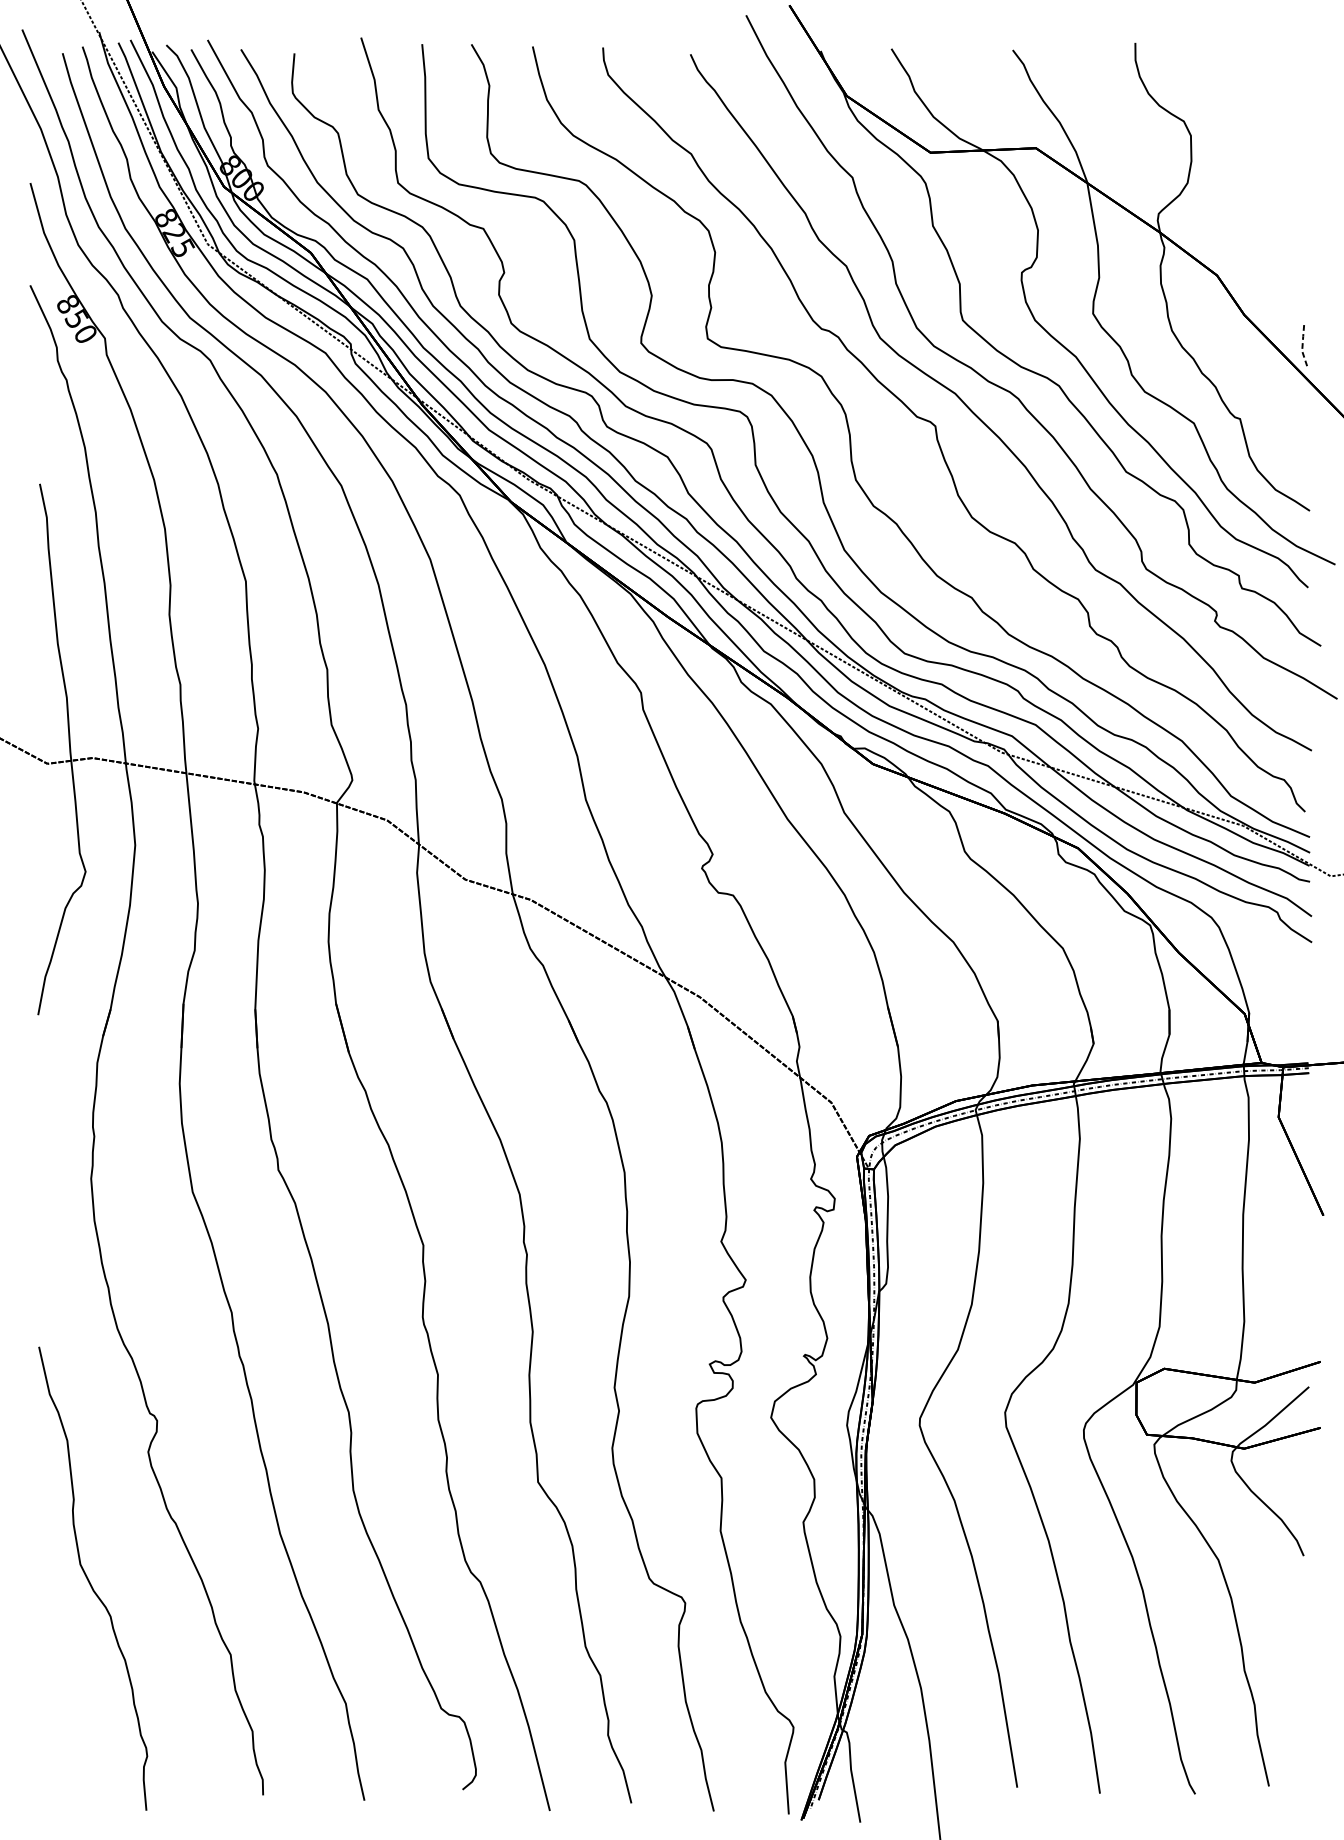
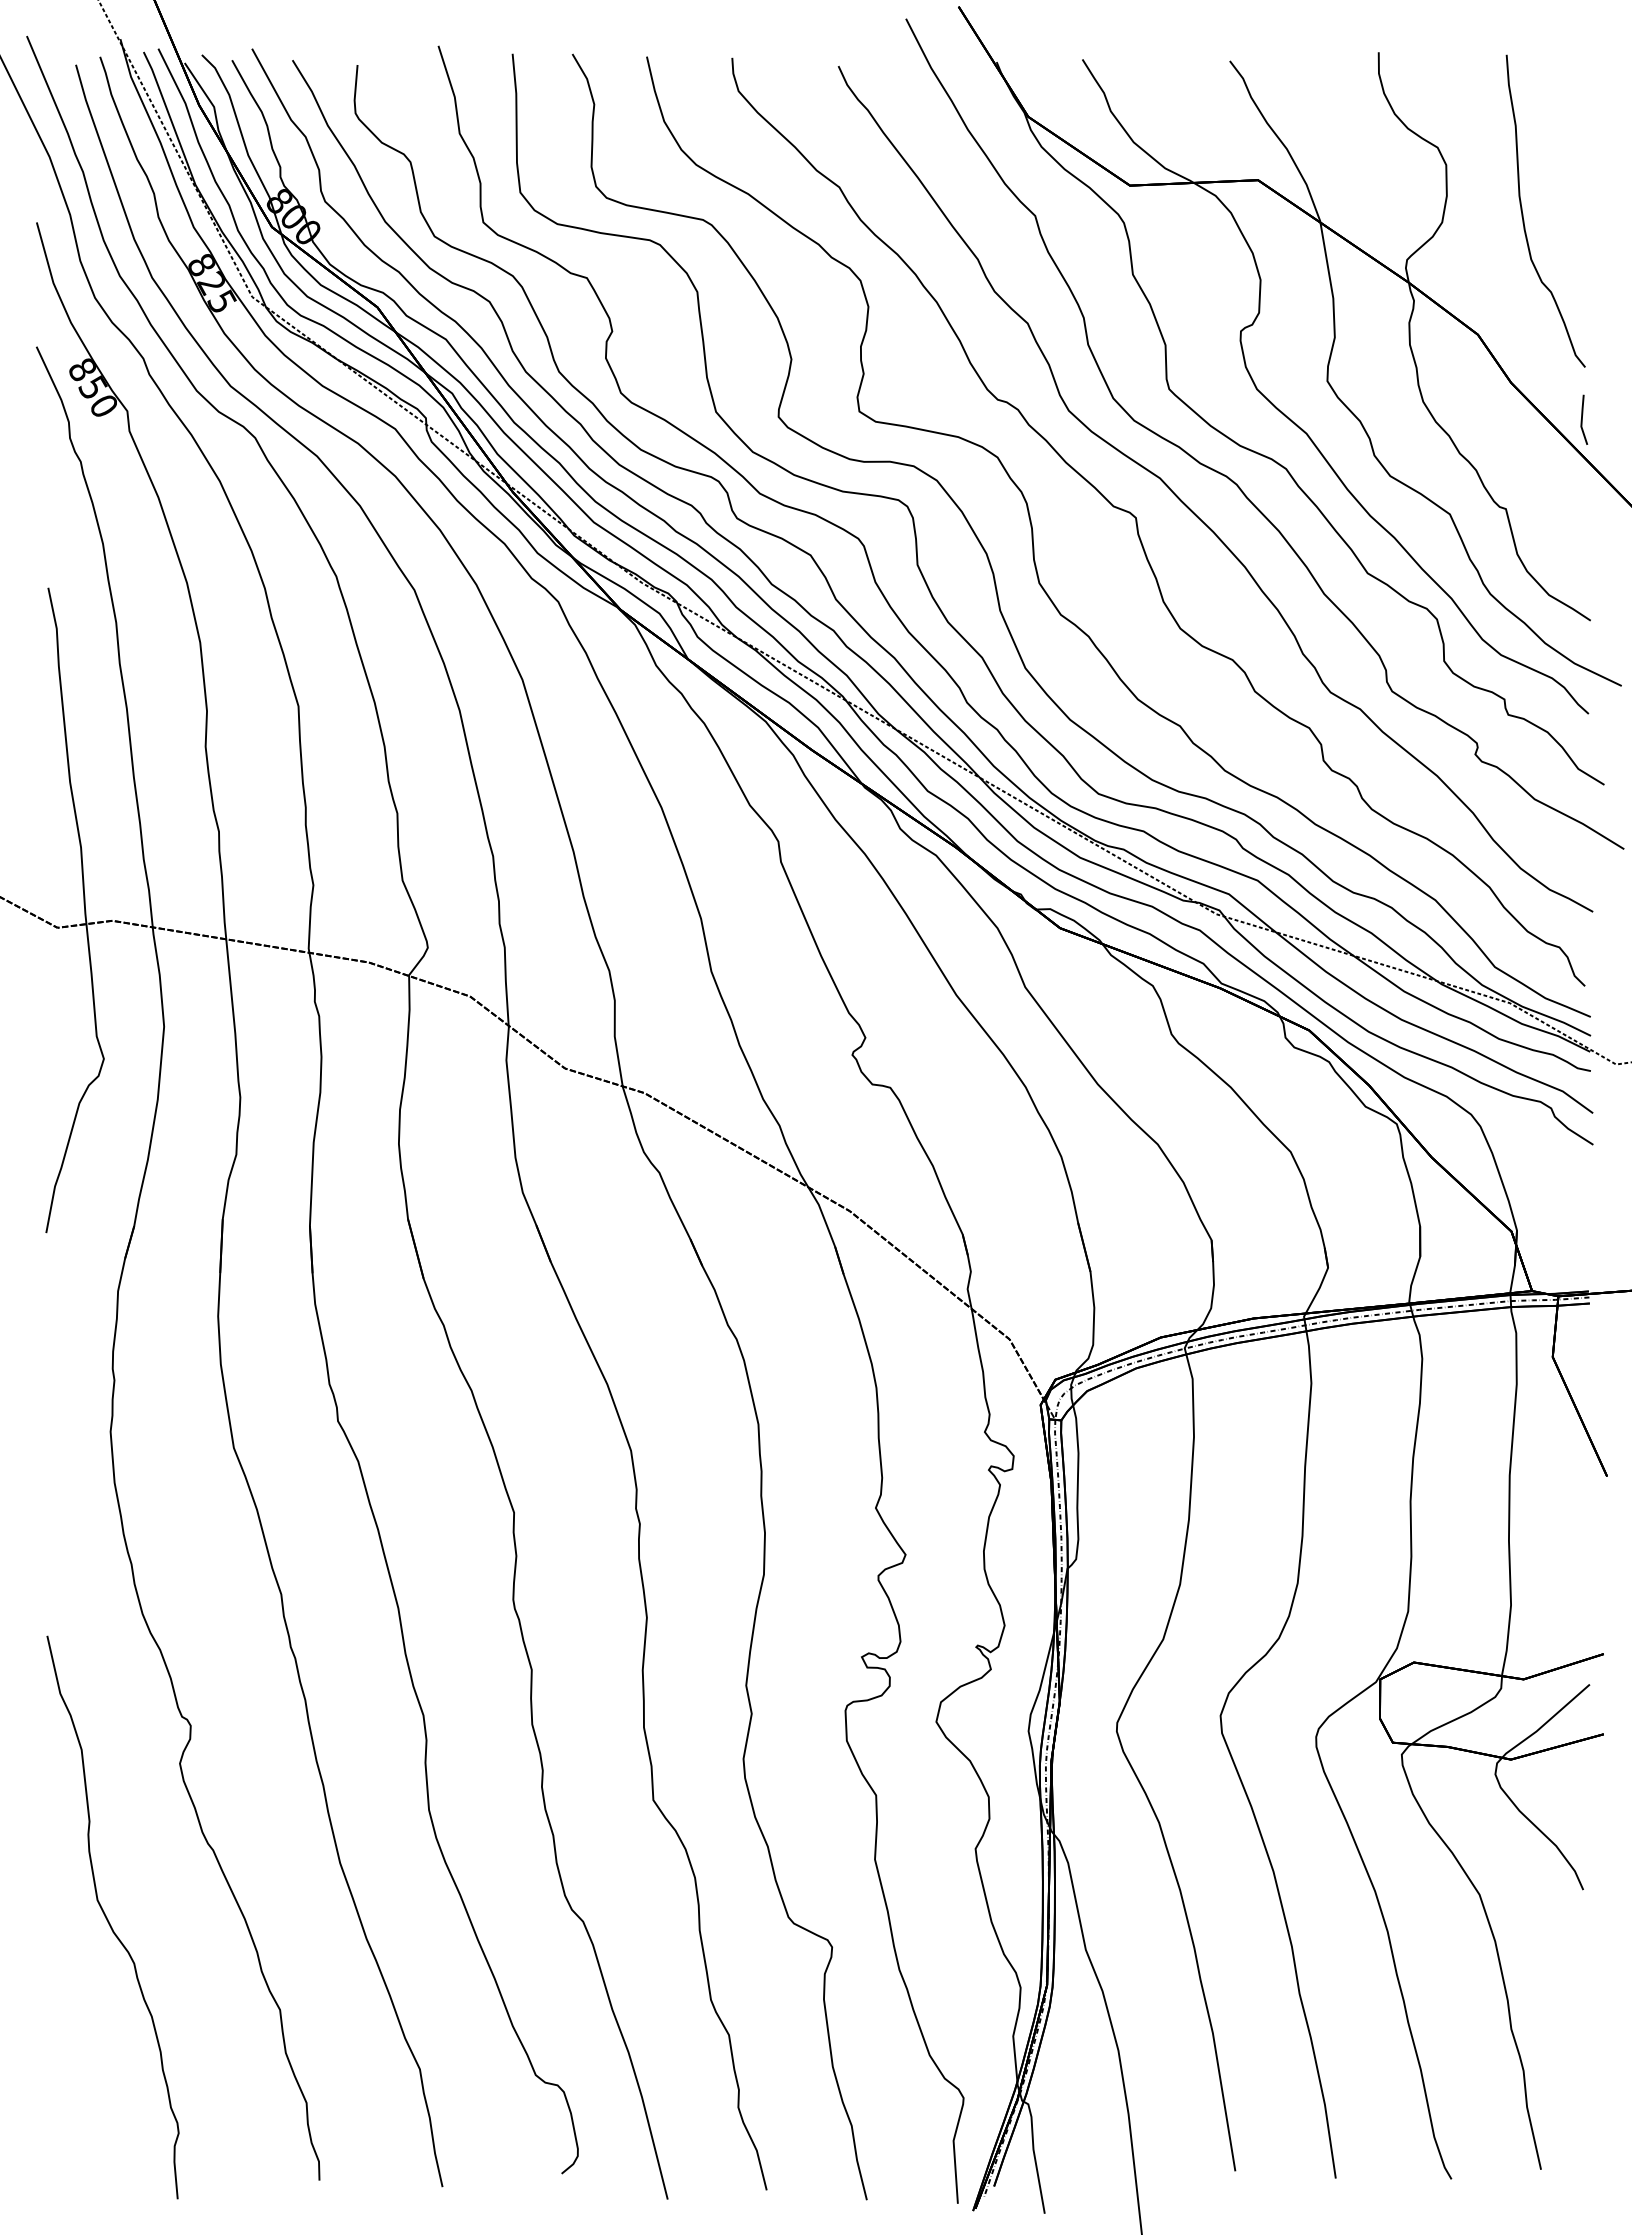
curve: (1254, 175) -> (1523, 213), added
line: (1302, 345) -> (1581, 419), dashed -> solid

